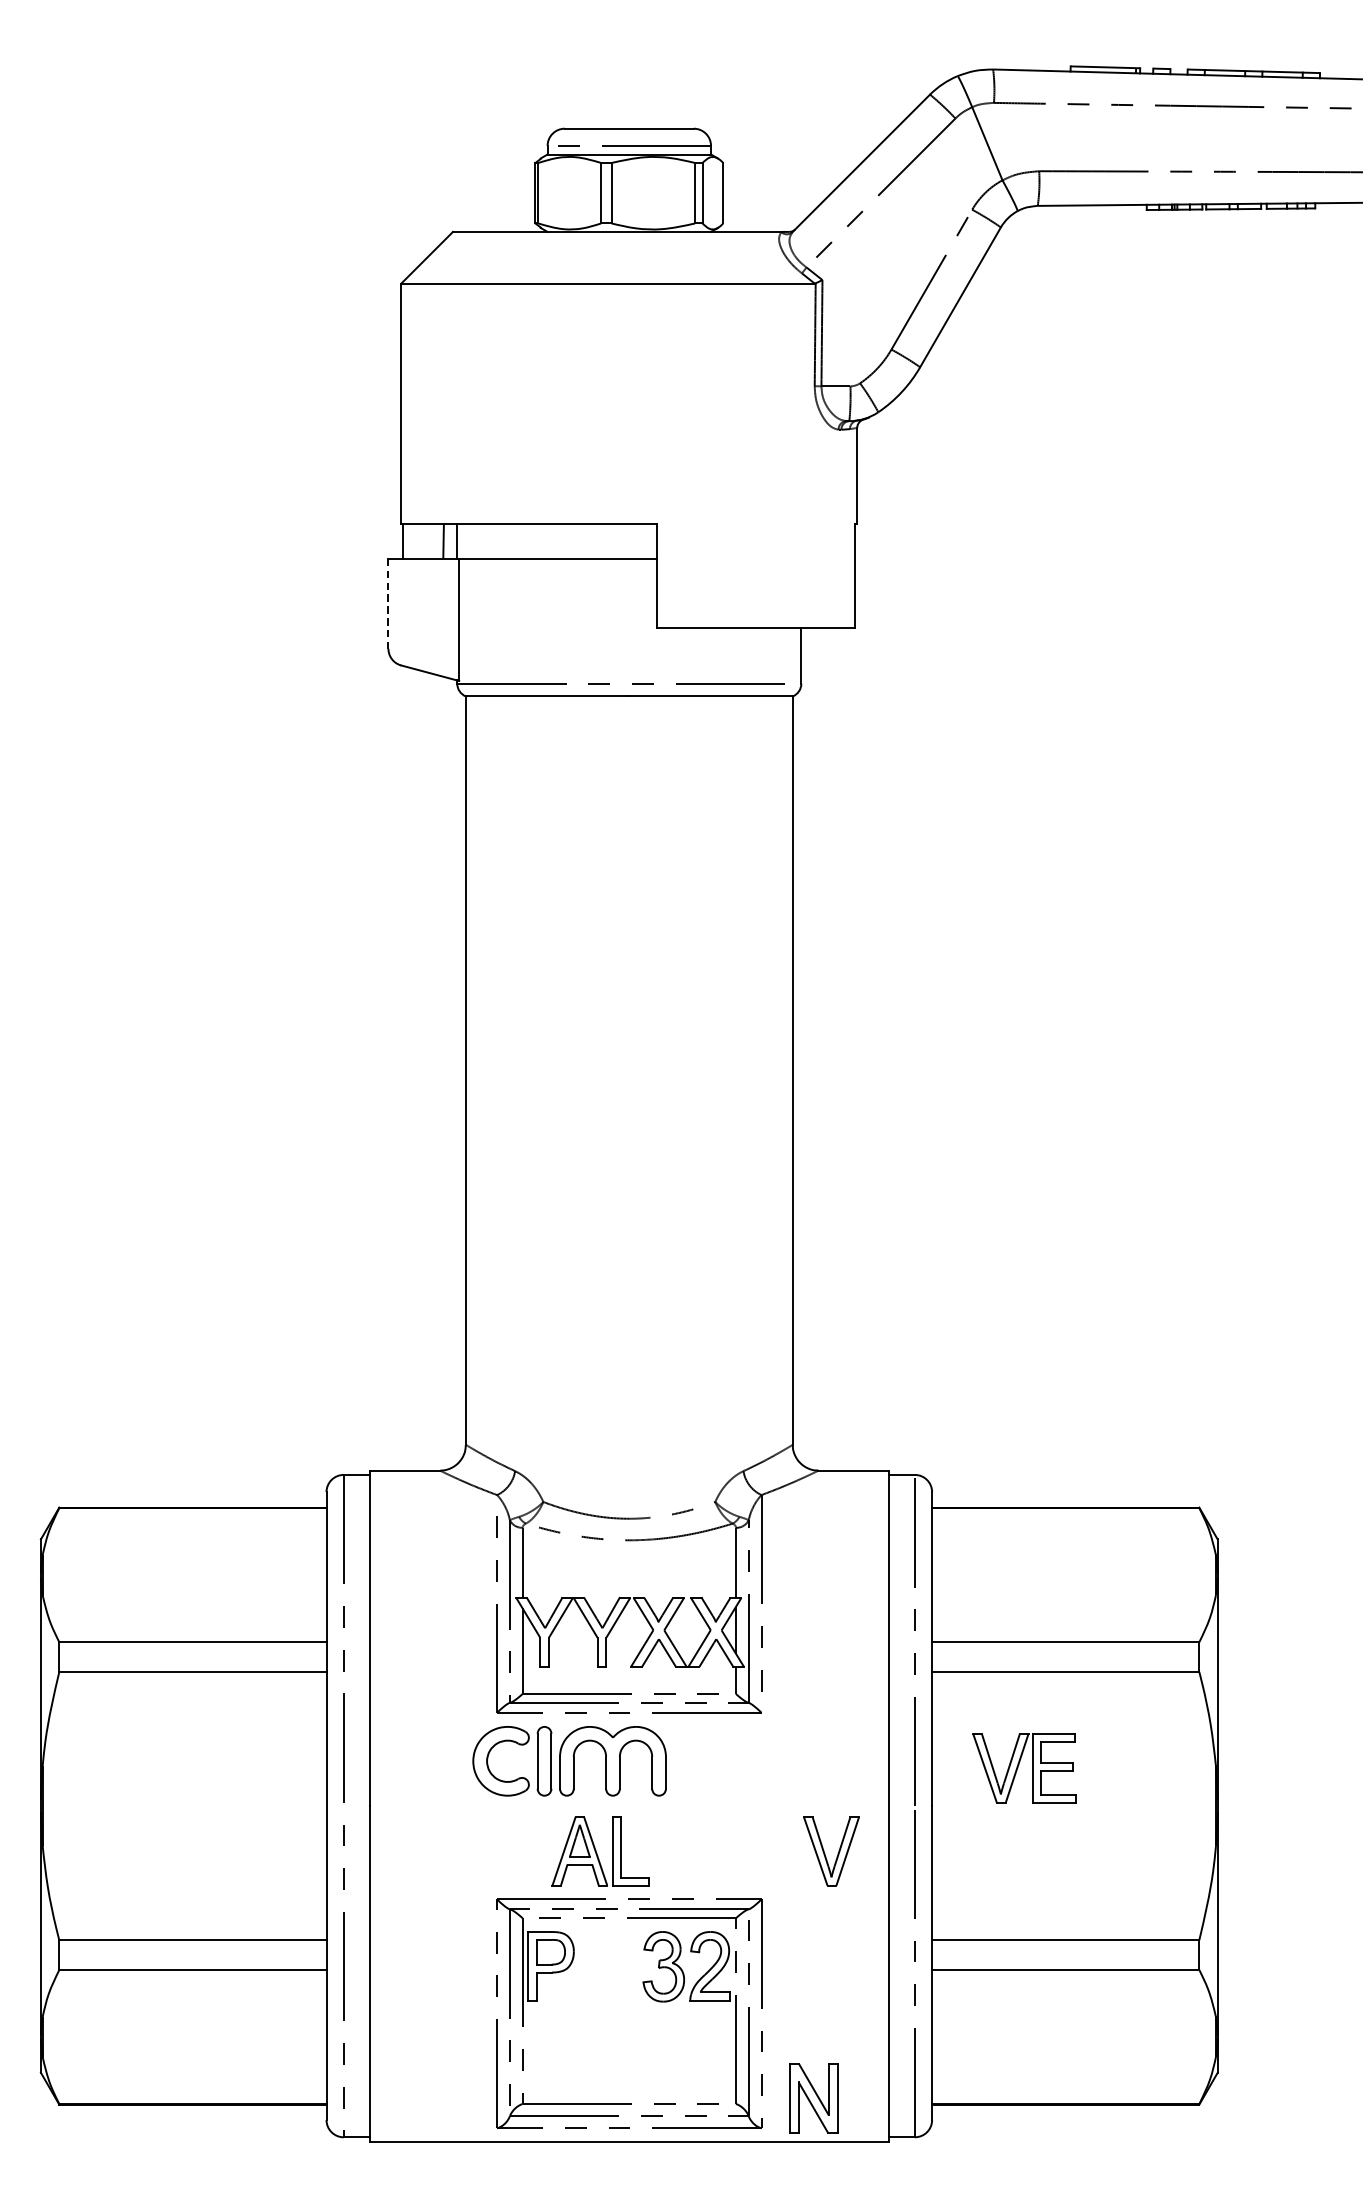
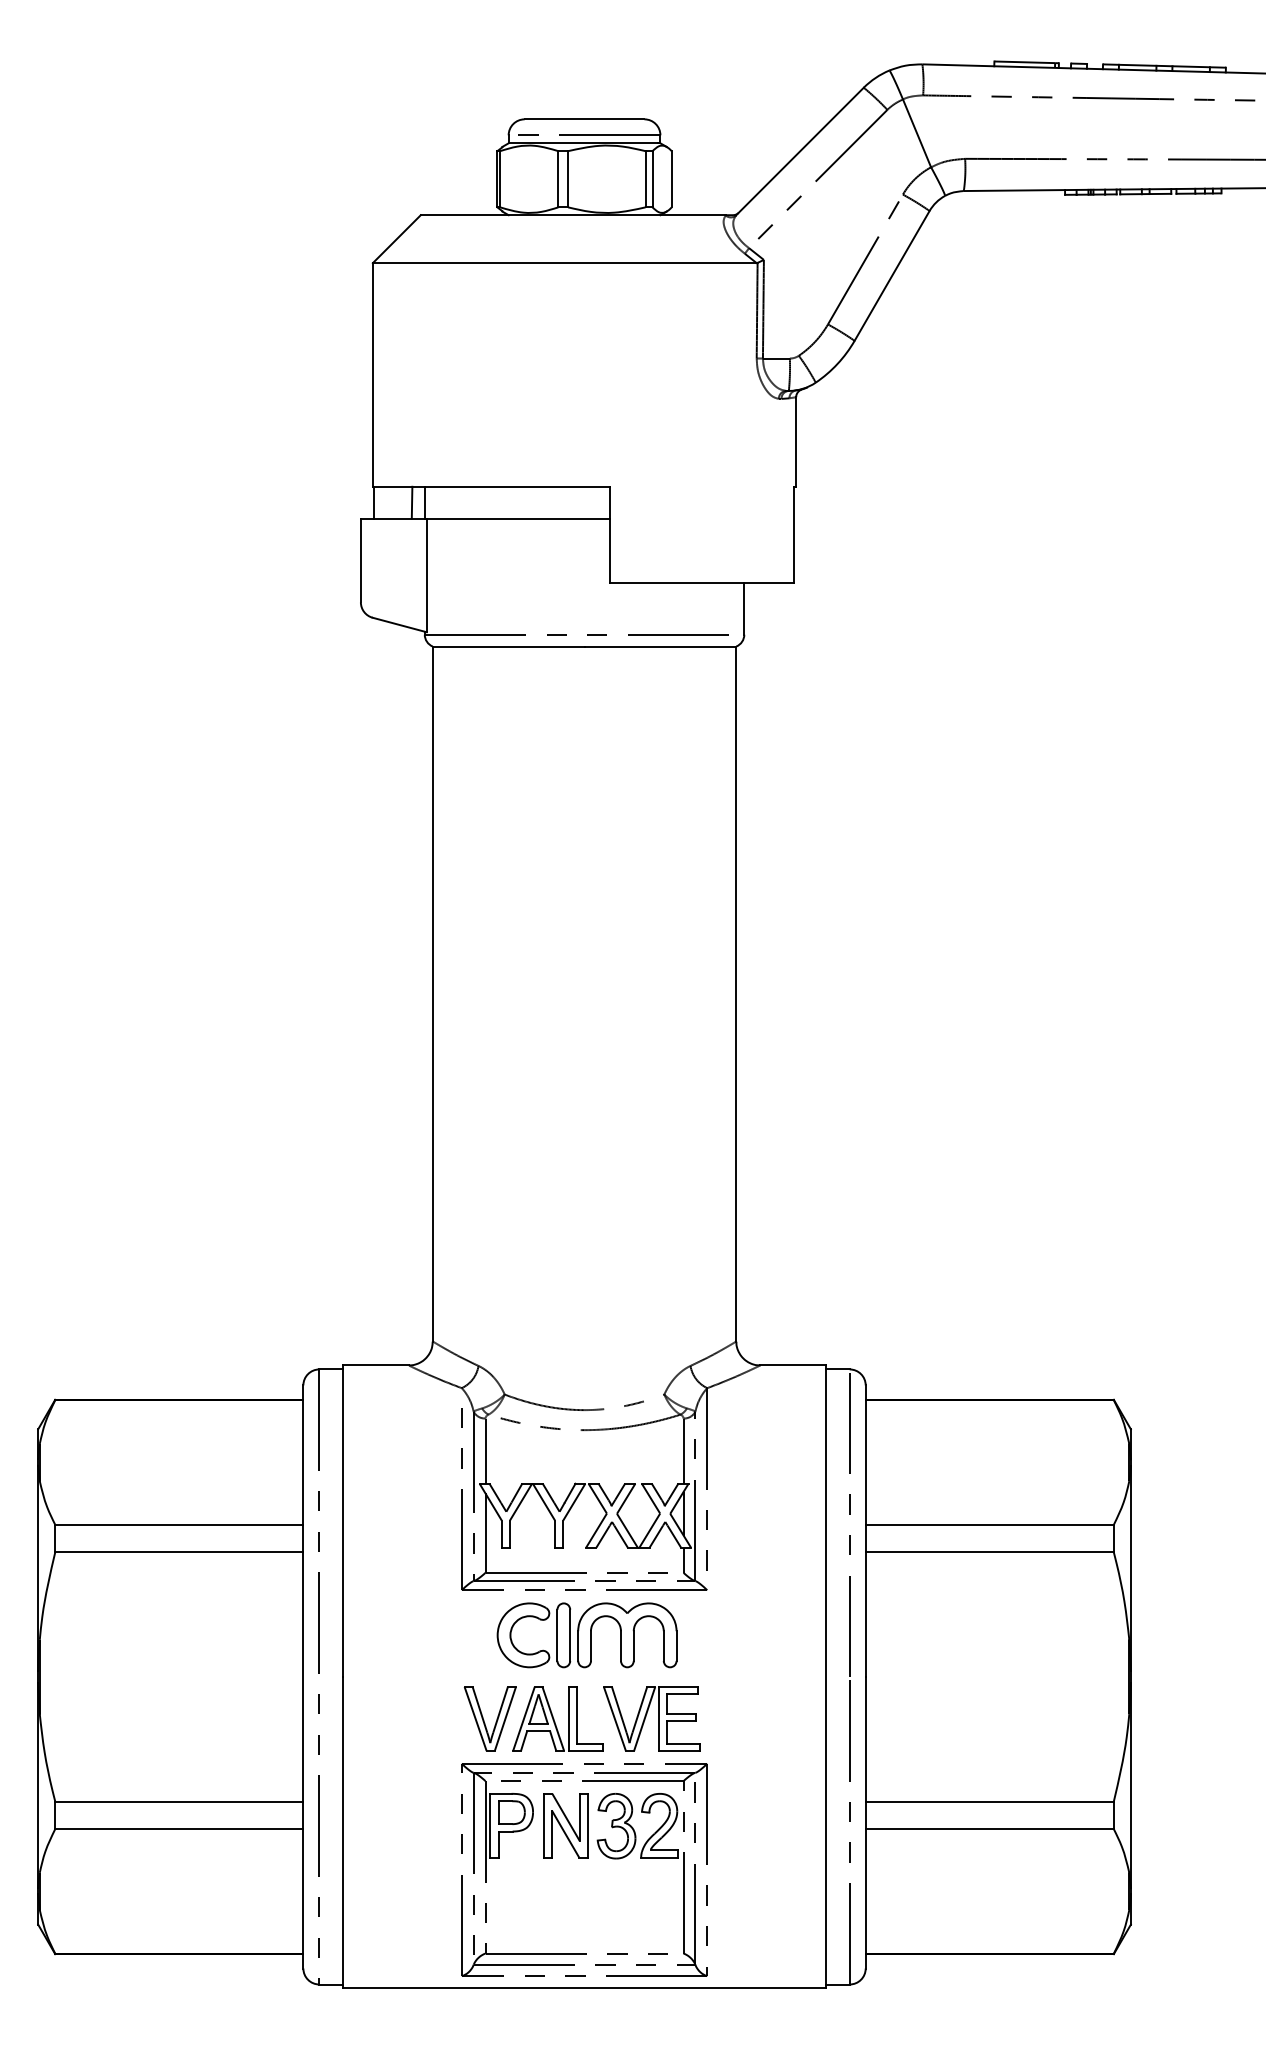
line: (388, 603) -> (360, 560), dashed -> solid
part: (568, 1761) -> (586, 1635), moved
part: (1024, 1767) -> (651, 1718), moved
part: (831, 1850) -> (490, 1718), moved
part: (813, 2098) -> (565, 1825), moved

